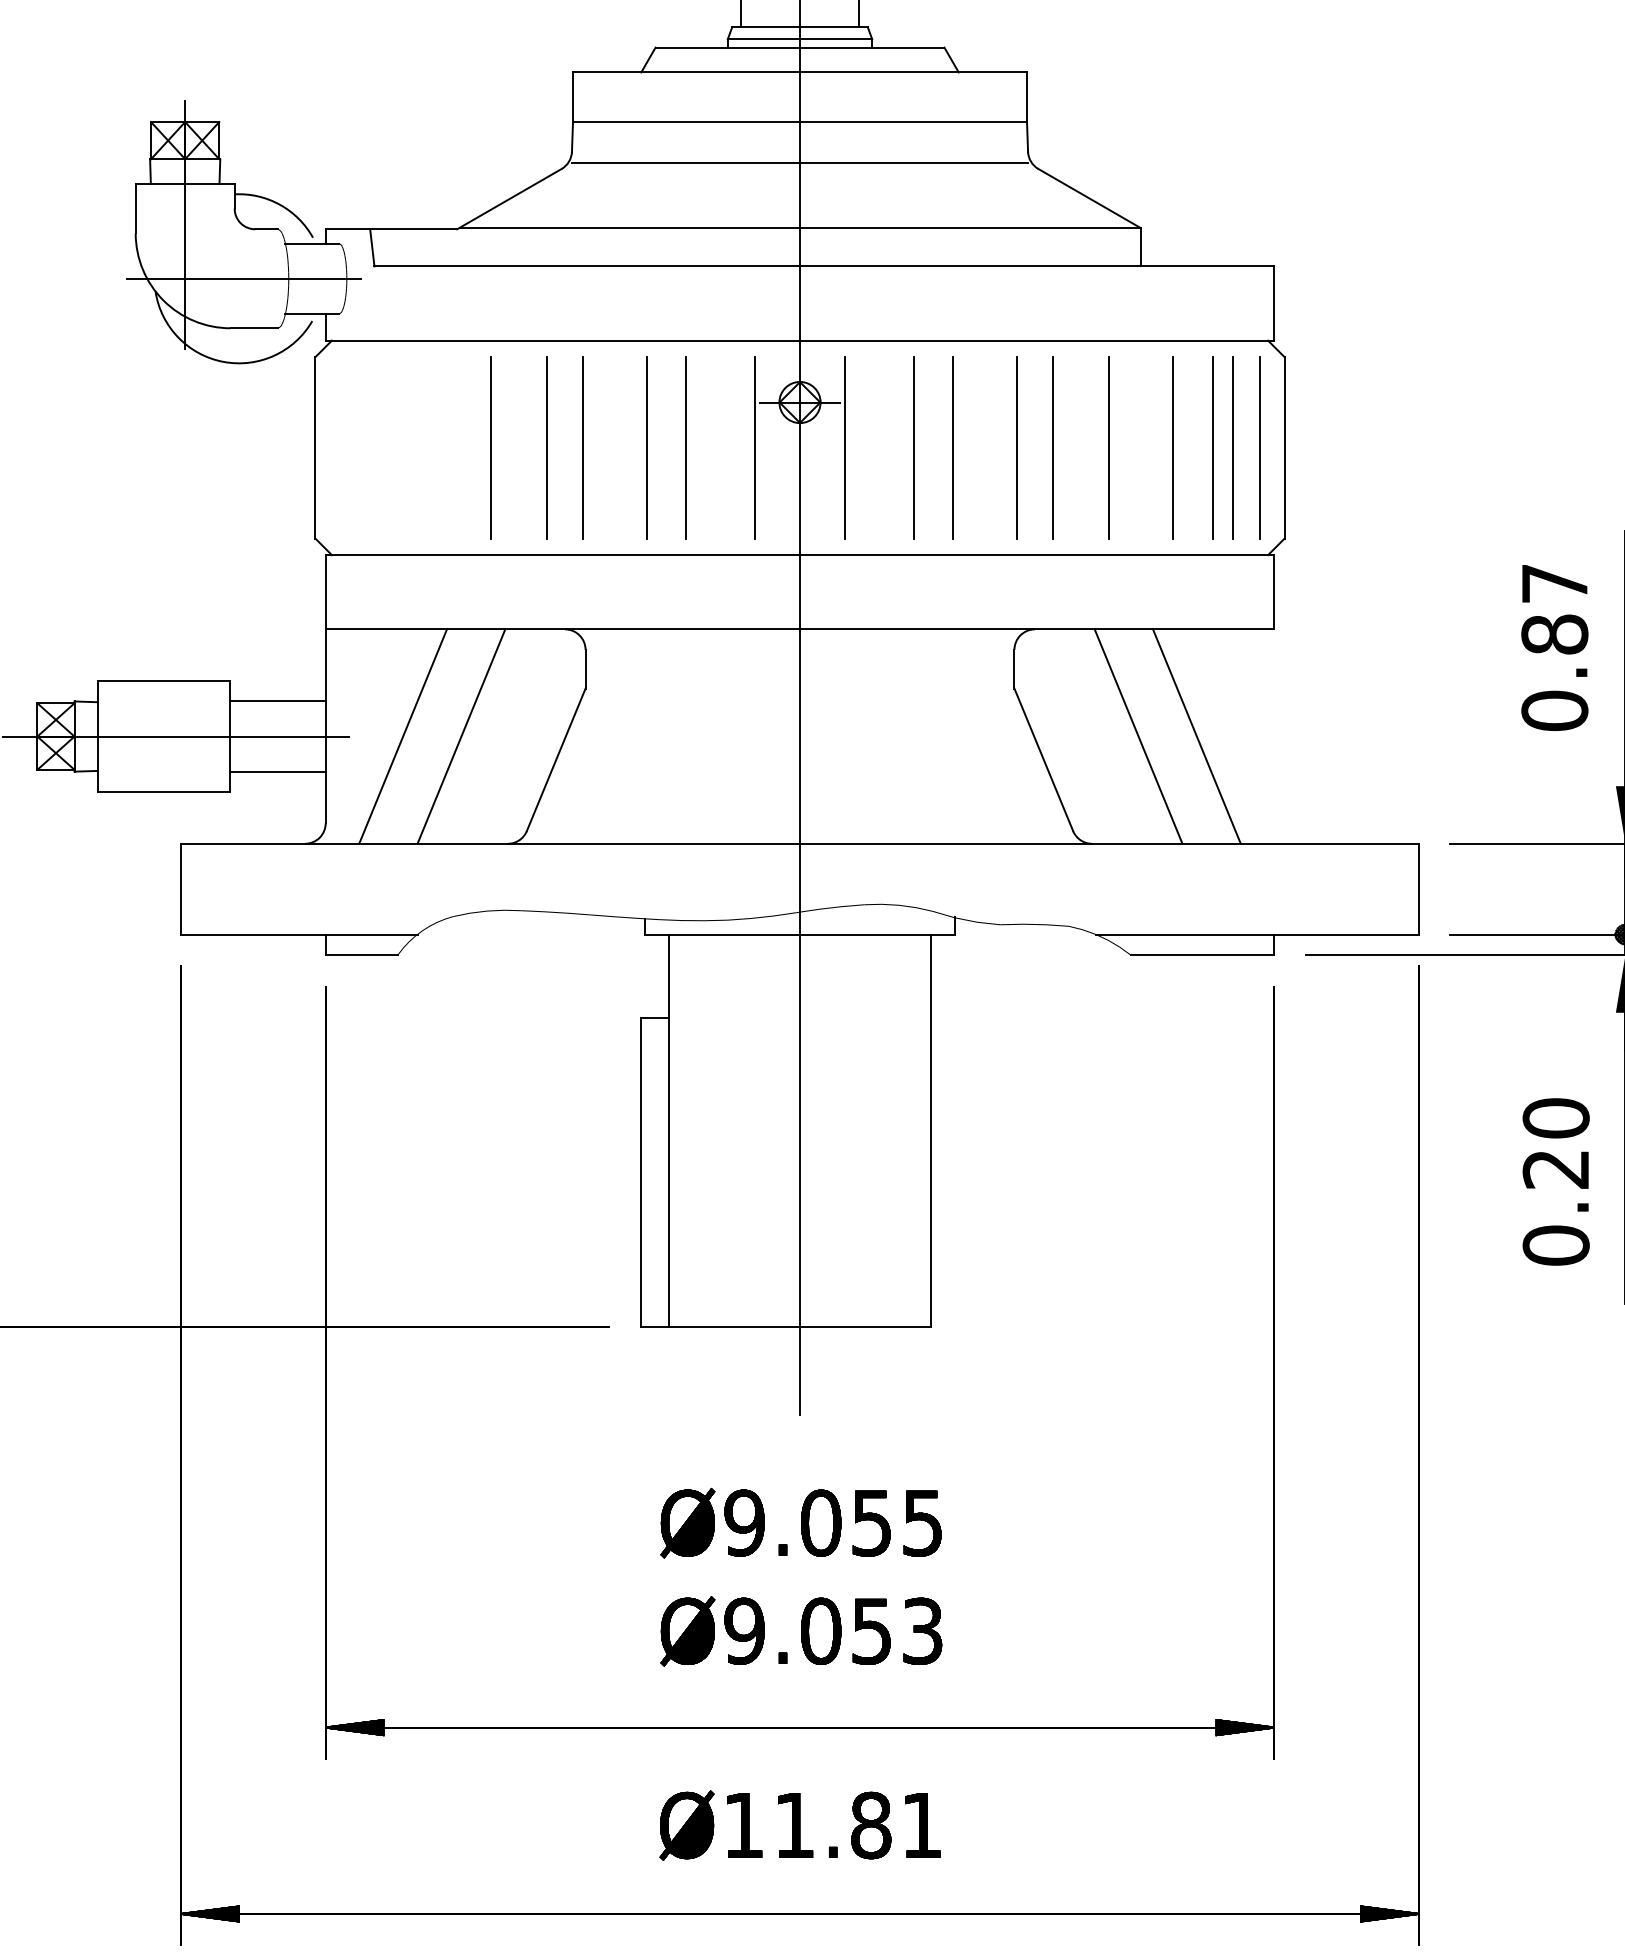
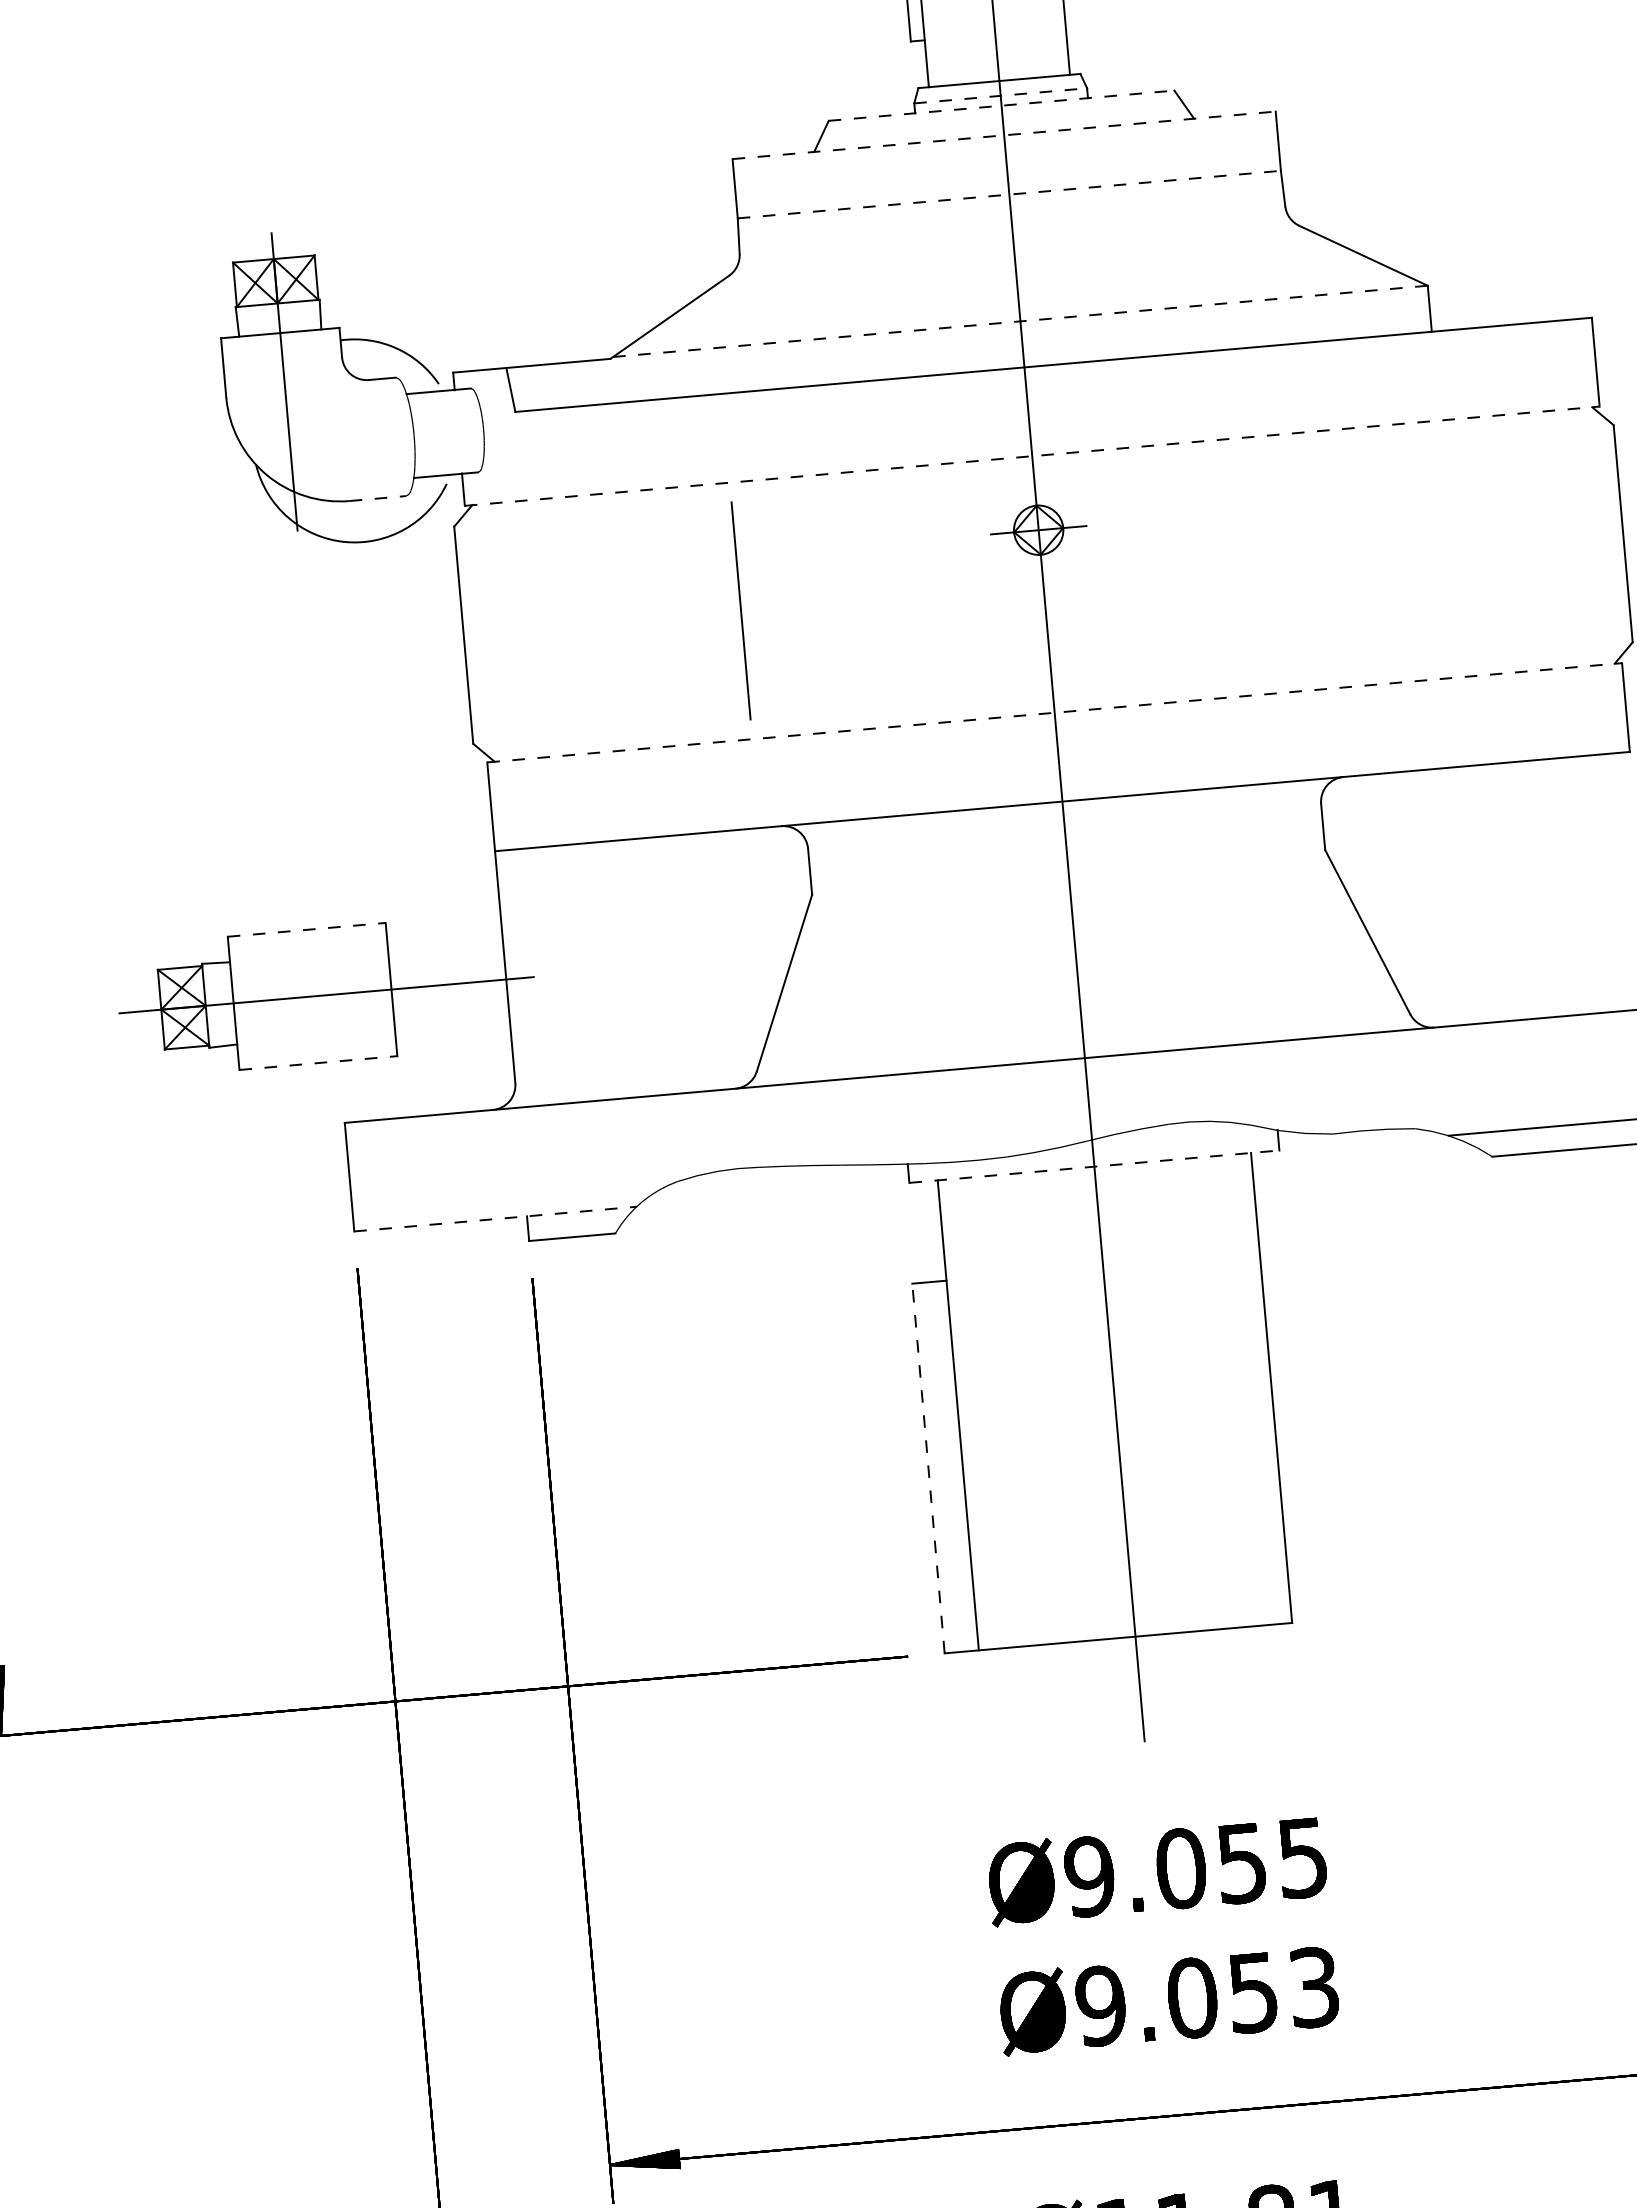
line: (800, 39) -> (1001, 95), solid -> dashed
line: (800, 47) -> (1002, 105), solid -> dashed
line: (800, 72) -> (1004, 135), solid -> dashed
line: (800, 121) -> (1009, 193), solid -> dashed
line: (799, 163) -> (1013, 244), removed
line: (800, 227) -> (1020, 320), solid -> dashed
line: (243, 278) -> (359, 440), removed
line: (254, 328) -> (378, 498), solid -> dashed
line: (800, 340) -> (1032, 455), solid -> dashed
line: (490, 447) -> (673, 616), removed
line: (583, 447) -> (784, 606), removed
line: (646, 447) -> (859, 600), removed
line: (686, 447) -> (907, 595), removed
line: (754, 447) -> (988, 588), removed
line: (845, 447) -> (1097, 579), removed
line: (913, 447) -> (1179, 572), removed
line: (953, 447) -> (1227, 567), removed
line: (1016, 447) -> (1302, 561), removed
line: (1052, 447) -> (1345, 557), removed
line: (1109, 447) -> (1413, 551), removed
line: (1173, 447) -> (1490, 544), removed
line: (1213, 447) -> (1538, 540), removed
line: (1233, 447) -> (1562, 538), removed
line: (1259, 447) -> (1593, 535), removed
line: (800, 555) -> (1055, 713), solid -> dashed
line: (163, 680) -> (306, 929), solid -> dashed
line: (277, 700) -> (444, 941), removed
line: (403, 736) -> (599, 971), removed
line: (461, 736) -> (668, 965), removed
line: (1138, 736) -> (1478, 894), removed
line: (1196, 736) -> (1547, 888), removed
line: (277, 772) -> (452, 1027), removed
line: (163, 792) -> (318, 1063), solid -> dashed
line: (299, 934) -> (495, 1219), solid -> dashed
line: (800, 934) -> (1094, 1166), solid -> dashed
line: (640, 1172) -> (928, 1468), solid -> dashed

